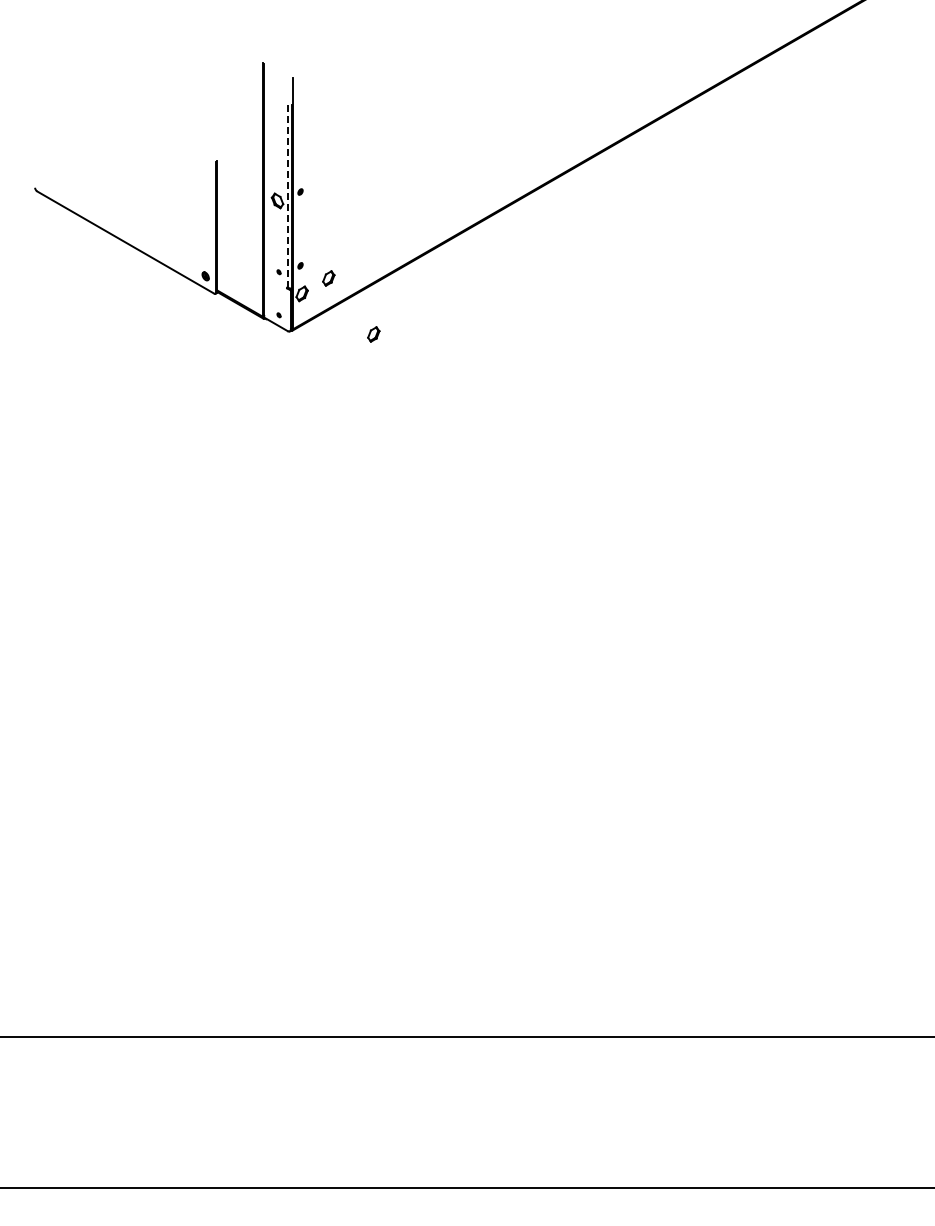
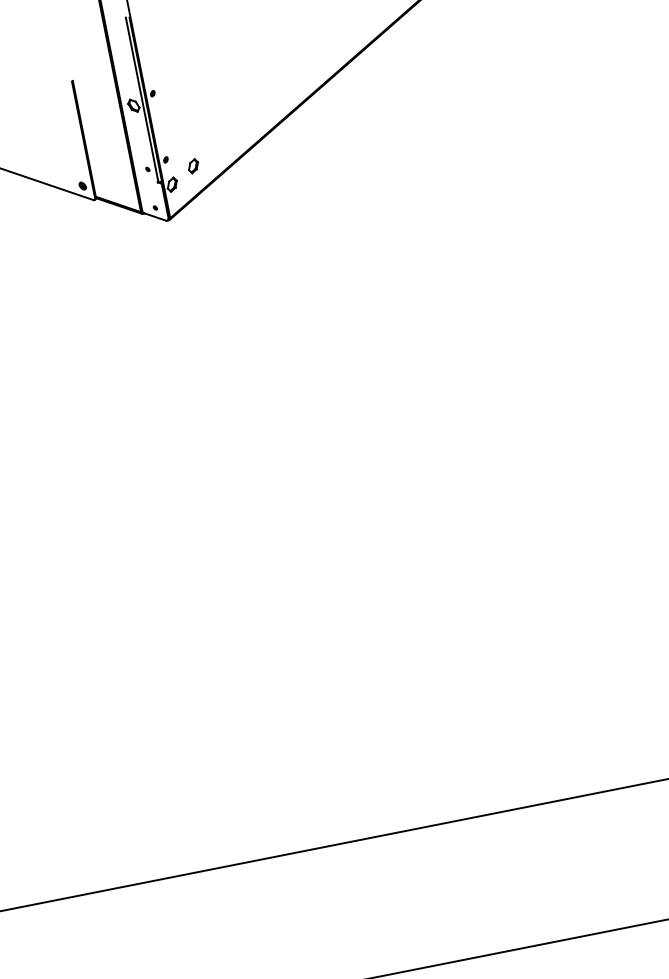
line: (287, 196) -> (141, 100), dashed -> solid
part: (373, 334) -> (243, 208), removed

